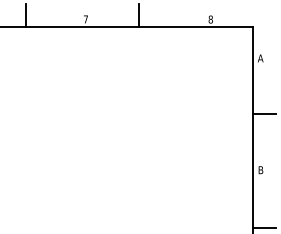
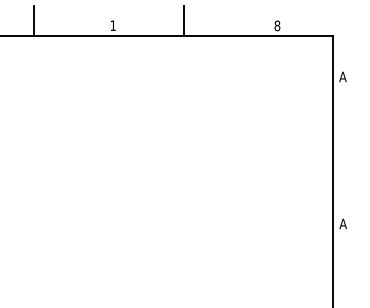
text: (85, 19) -> (112, 25), 7 -> 1
line: (264, 114) -> (347, 150), removed
text: (260, 169) -> (342, 223), B -> A
line: (264, 227) -> (347, 299), removed

